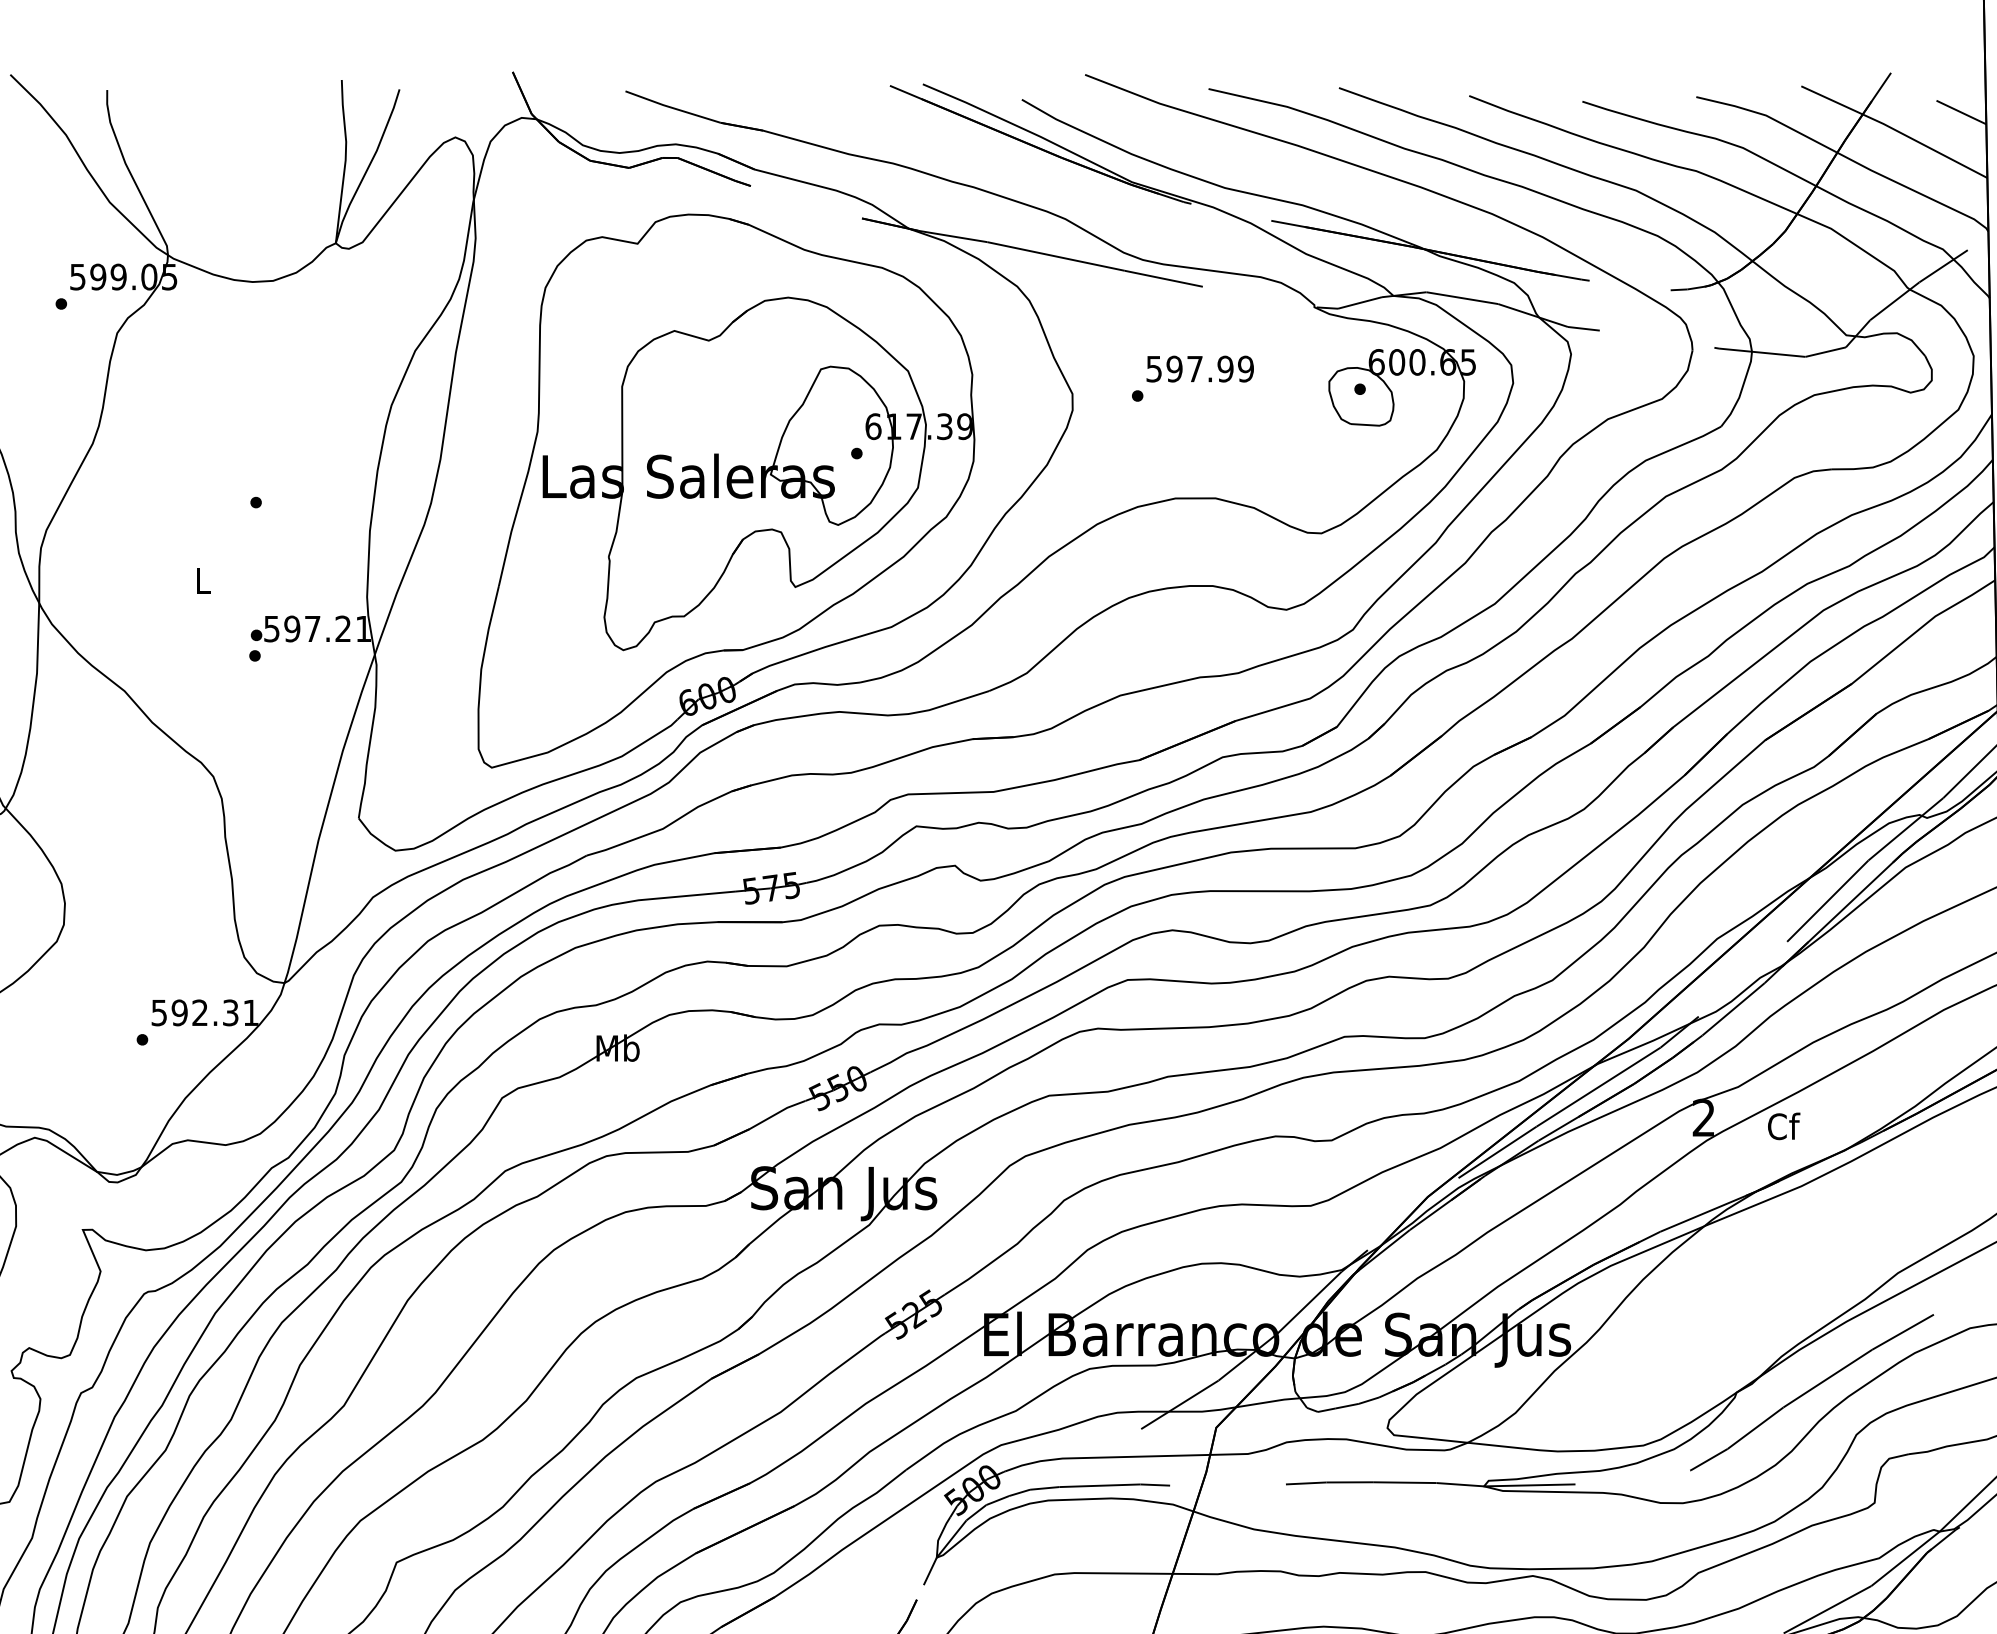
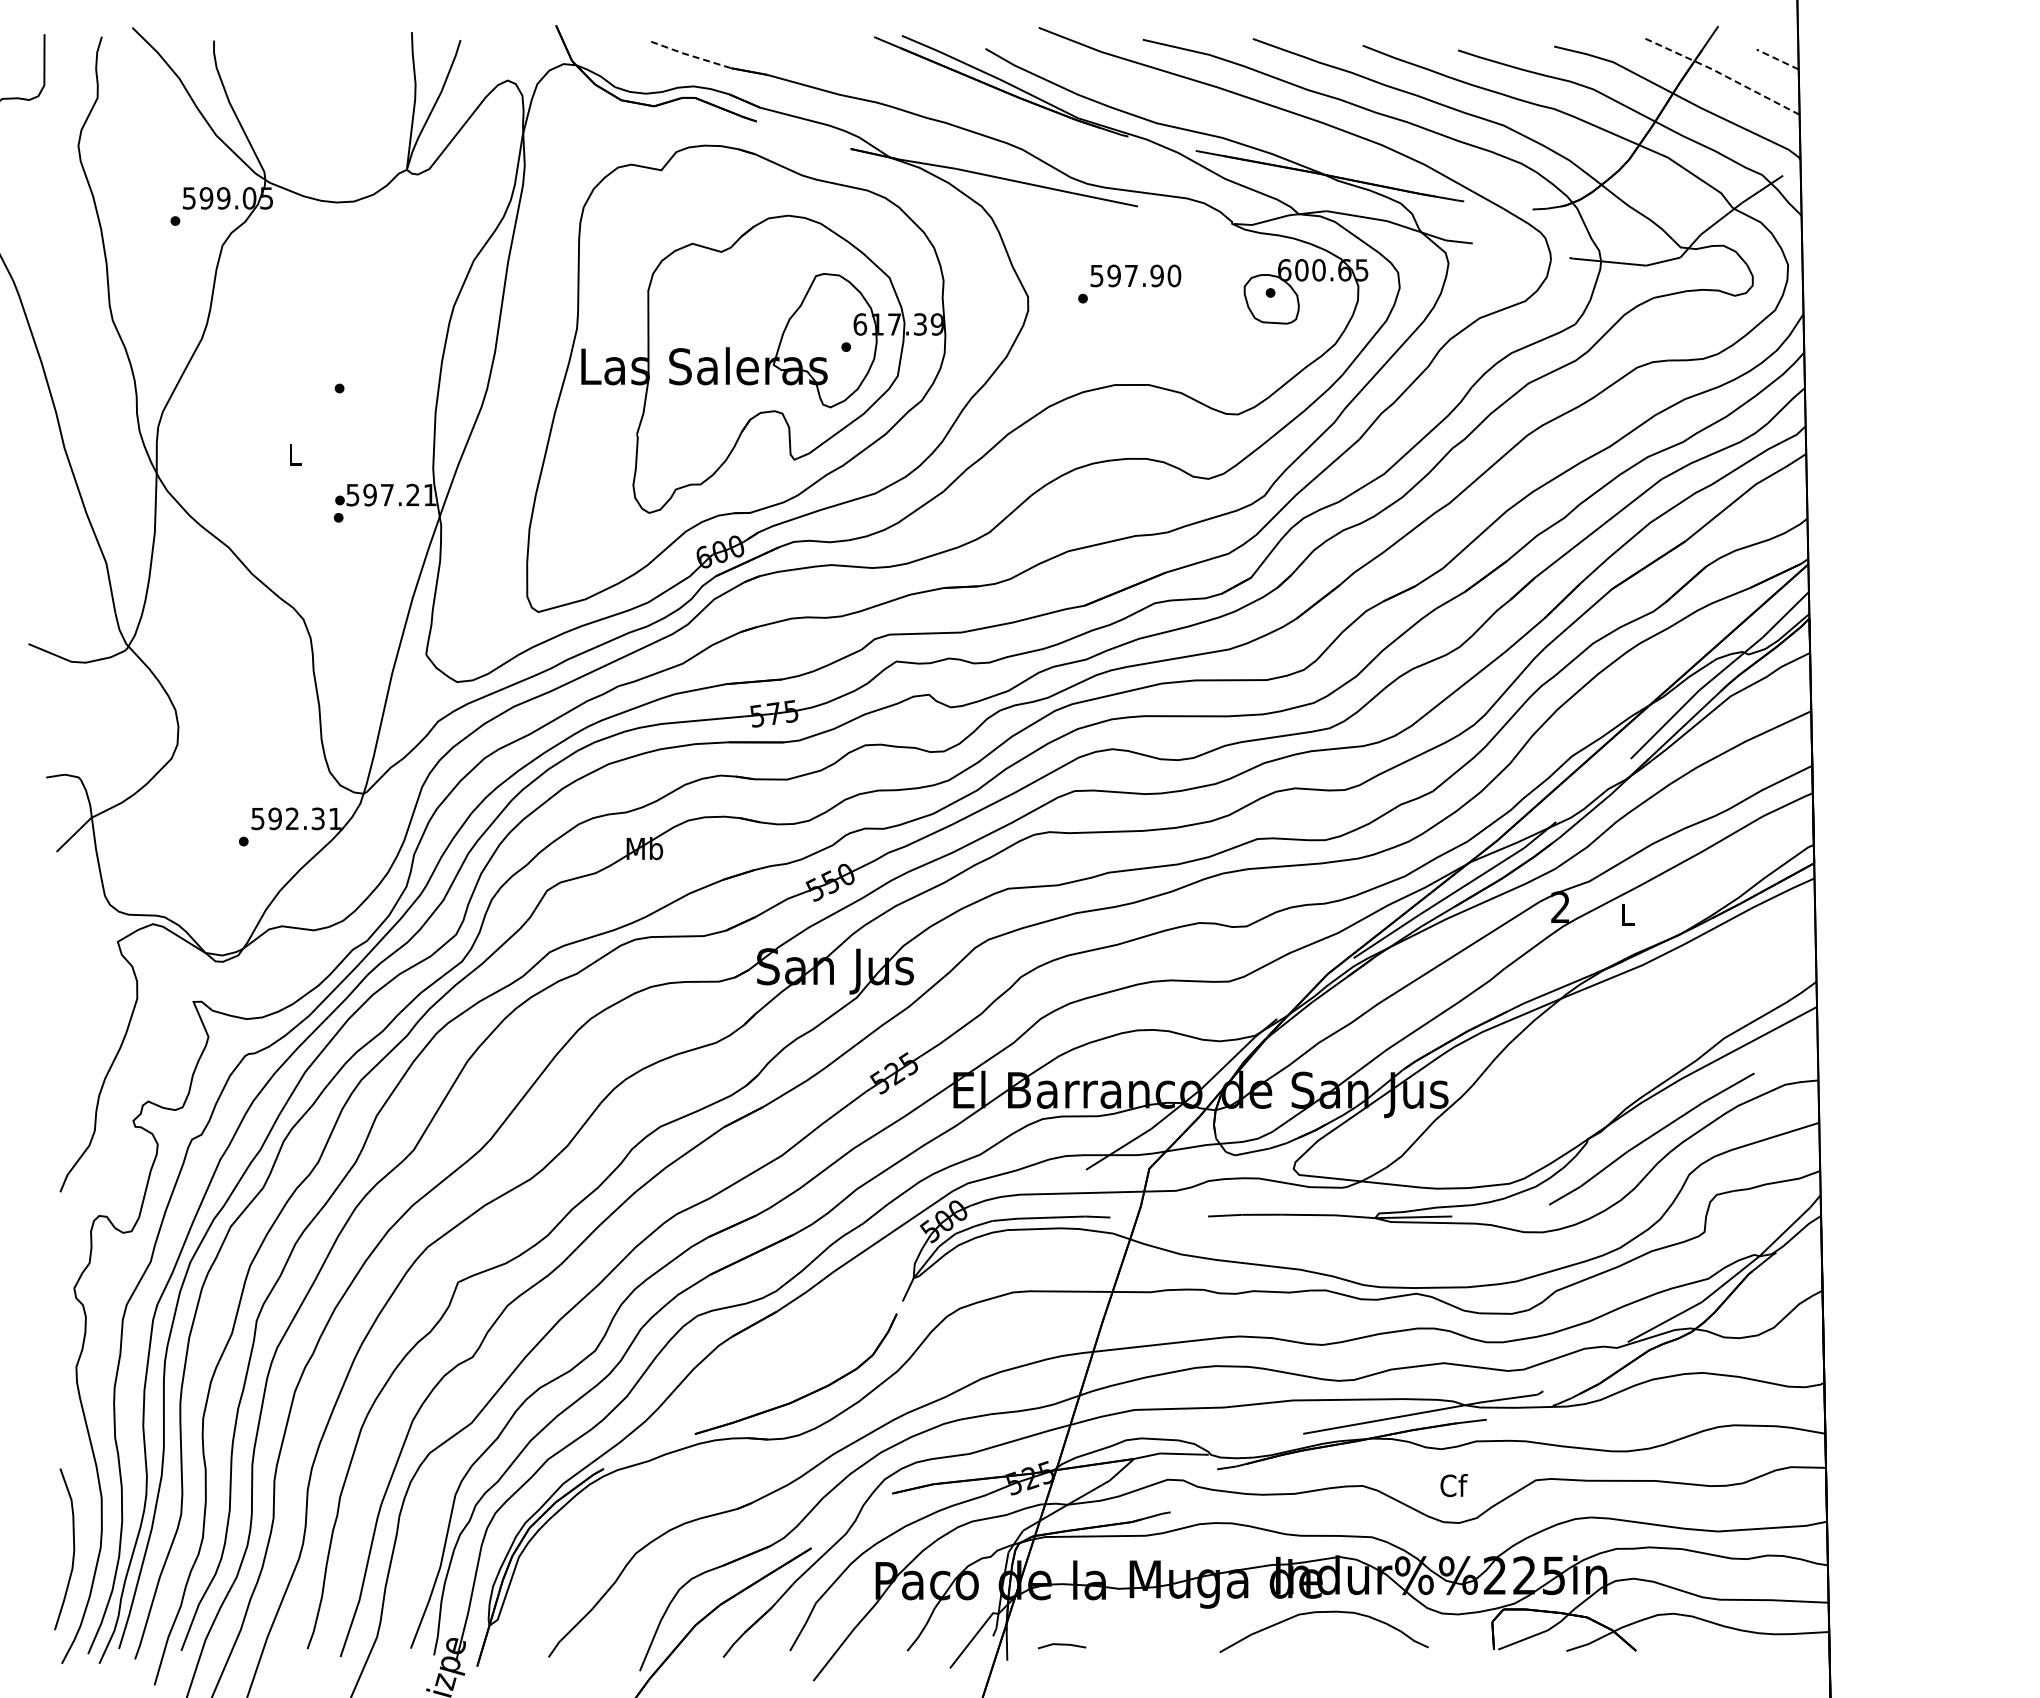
line: (672, 107) -> (690, 55), solid -> dashed
line: (1961, 112) -> (1777, 59), solid -> dashed
line: (1893, 129) -> (1720, 73), solid -> dashed
text: (1246, 369) -> (1174, 276), 597.99 -> 597.90
text: (1783, 1126) -> (1627, 914), Cf -> L

